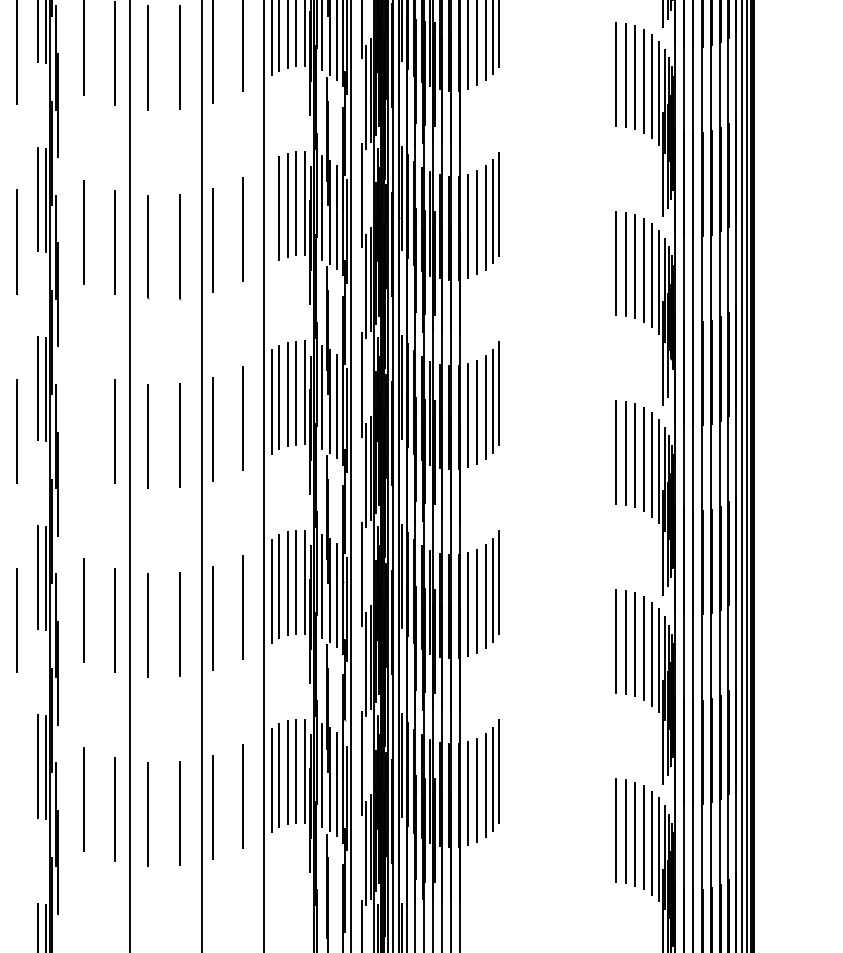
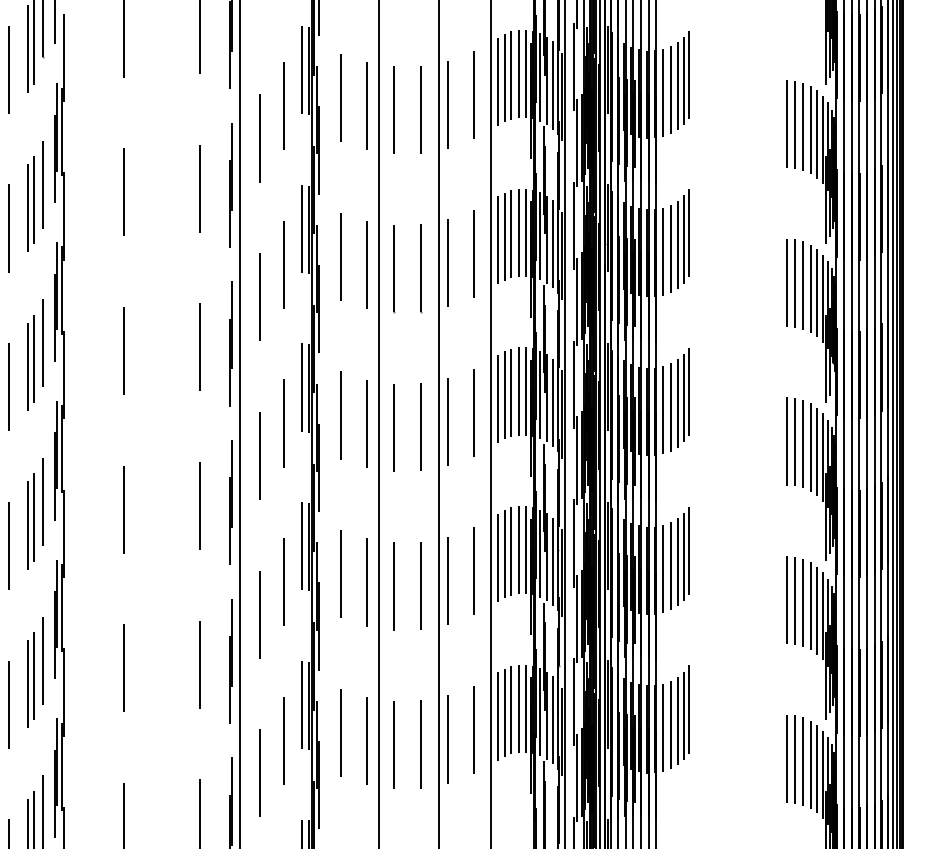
line: (272, 213) -> (498, 240), added
line: (83, 421) -> (340, 415), added
line: (17, 808) -> (284, 740), added

